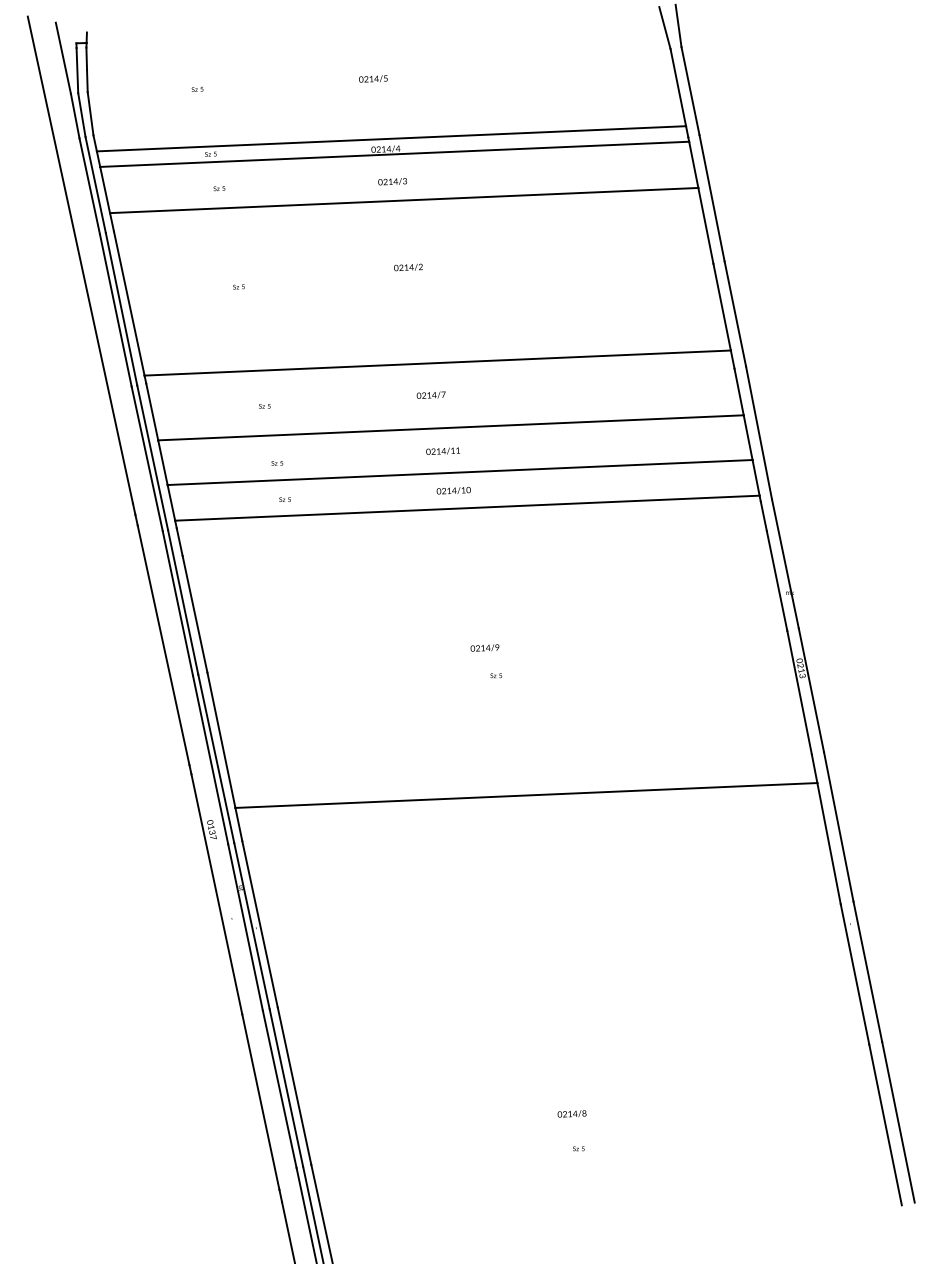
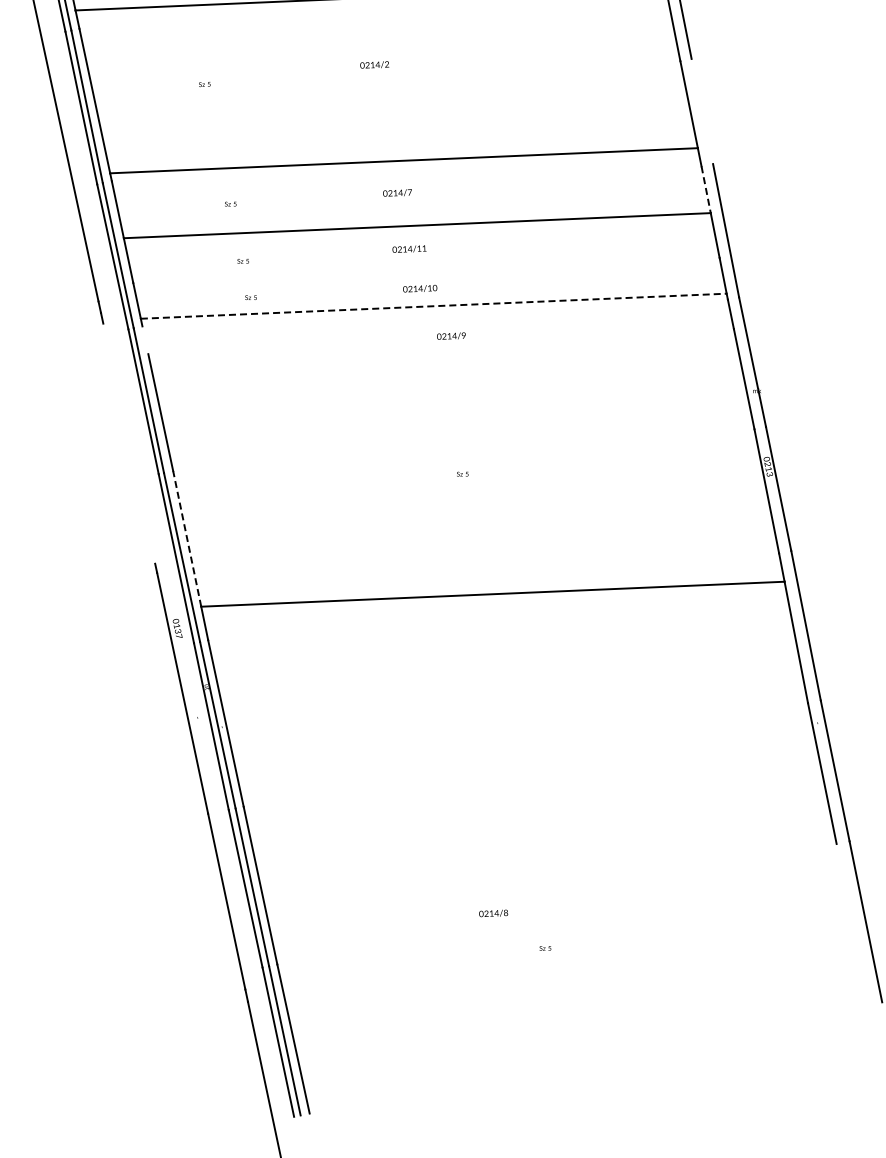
line: (735, 313) -> (702, 111), removed
line: (739, 392) -> (706, 190), solid -> dashed
line: (459, 472) -> (425, 270), removed
line: (467, 508) -> (433, 306), solid -> dashed
line: (179, 542) -> (145, 340), removed
line: (163, 645) -> (129, 443), removed
text: (484, 647) -> (450, 335), moved
line: (221, 739) -> (187, 538), solid -> dashed
text: (571, 1113) -> (493, 912), moved
line: (885, 1124) -> (852, 924), removed

